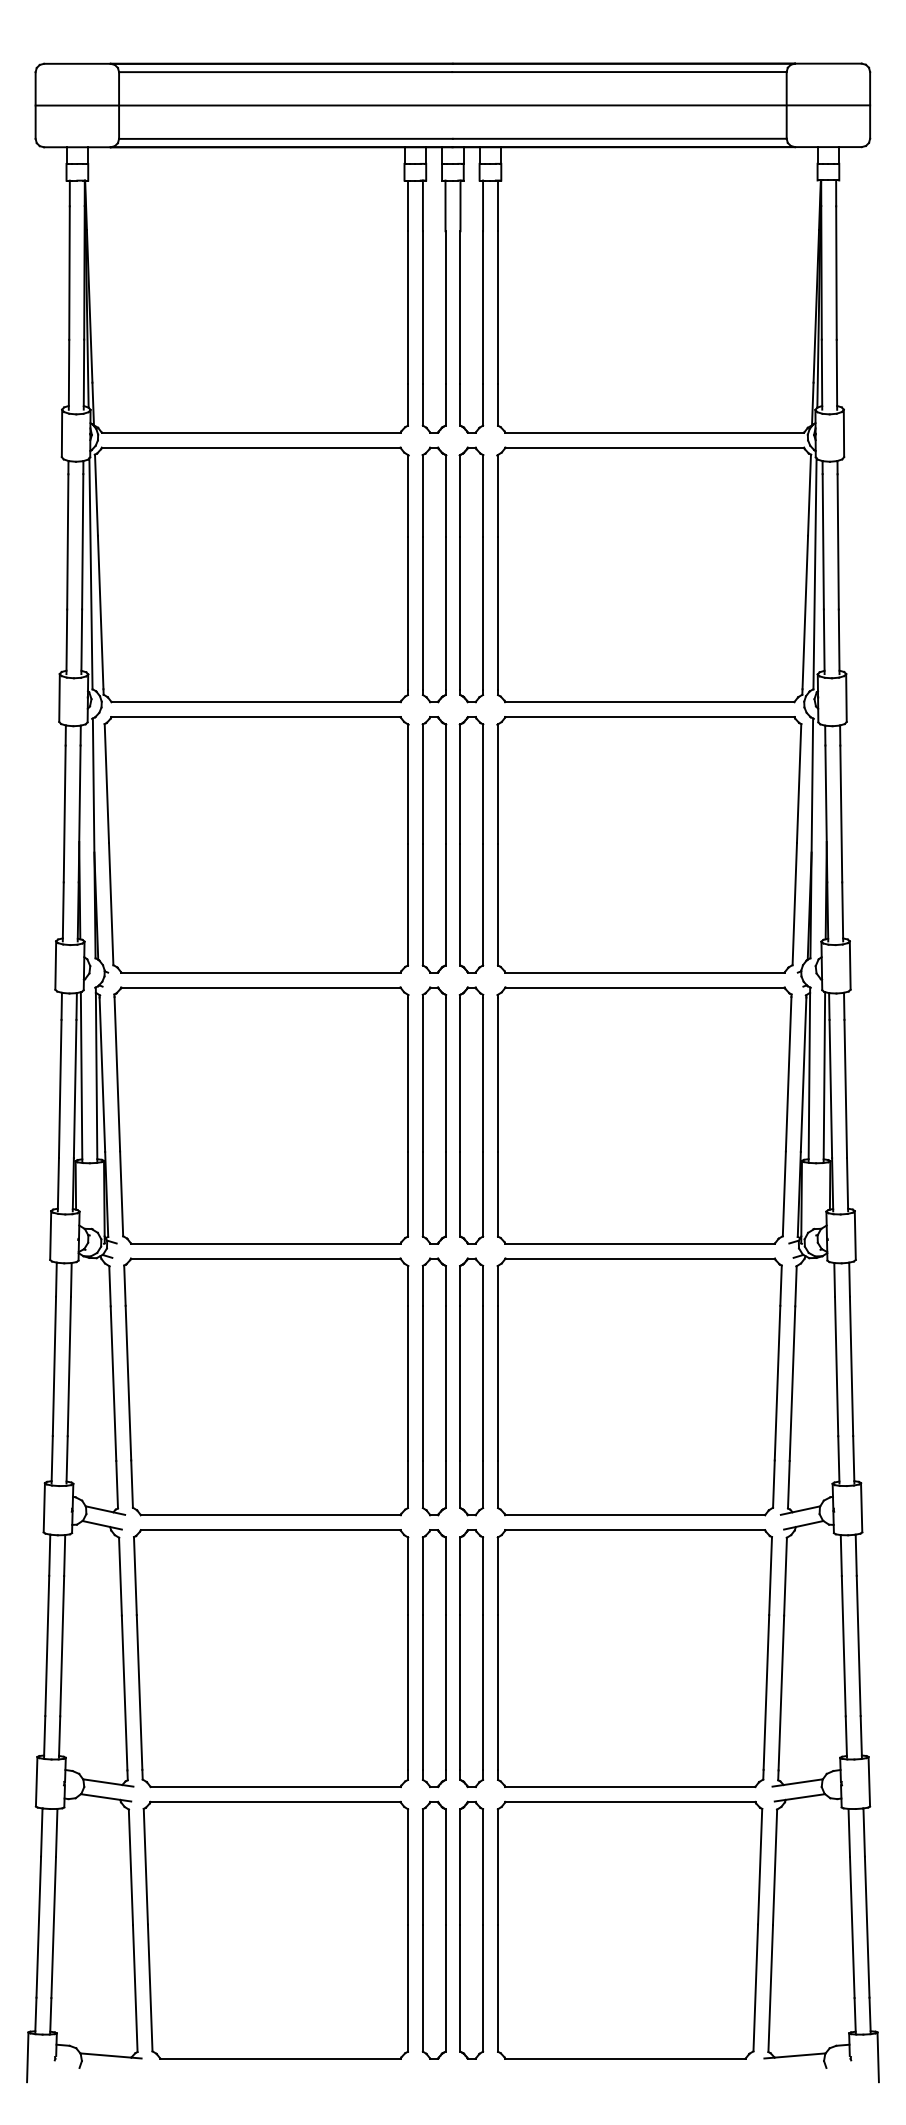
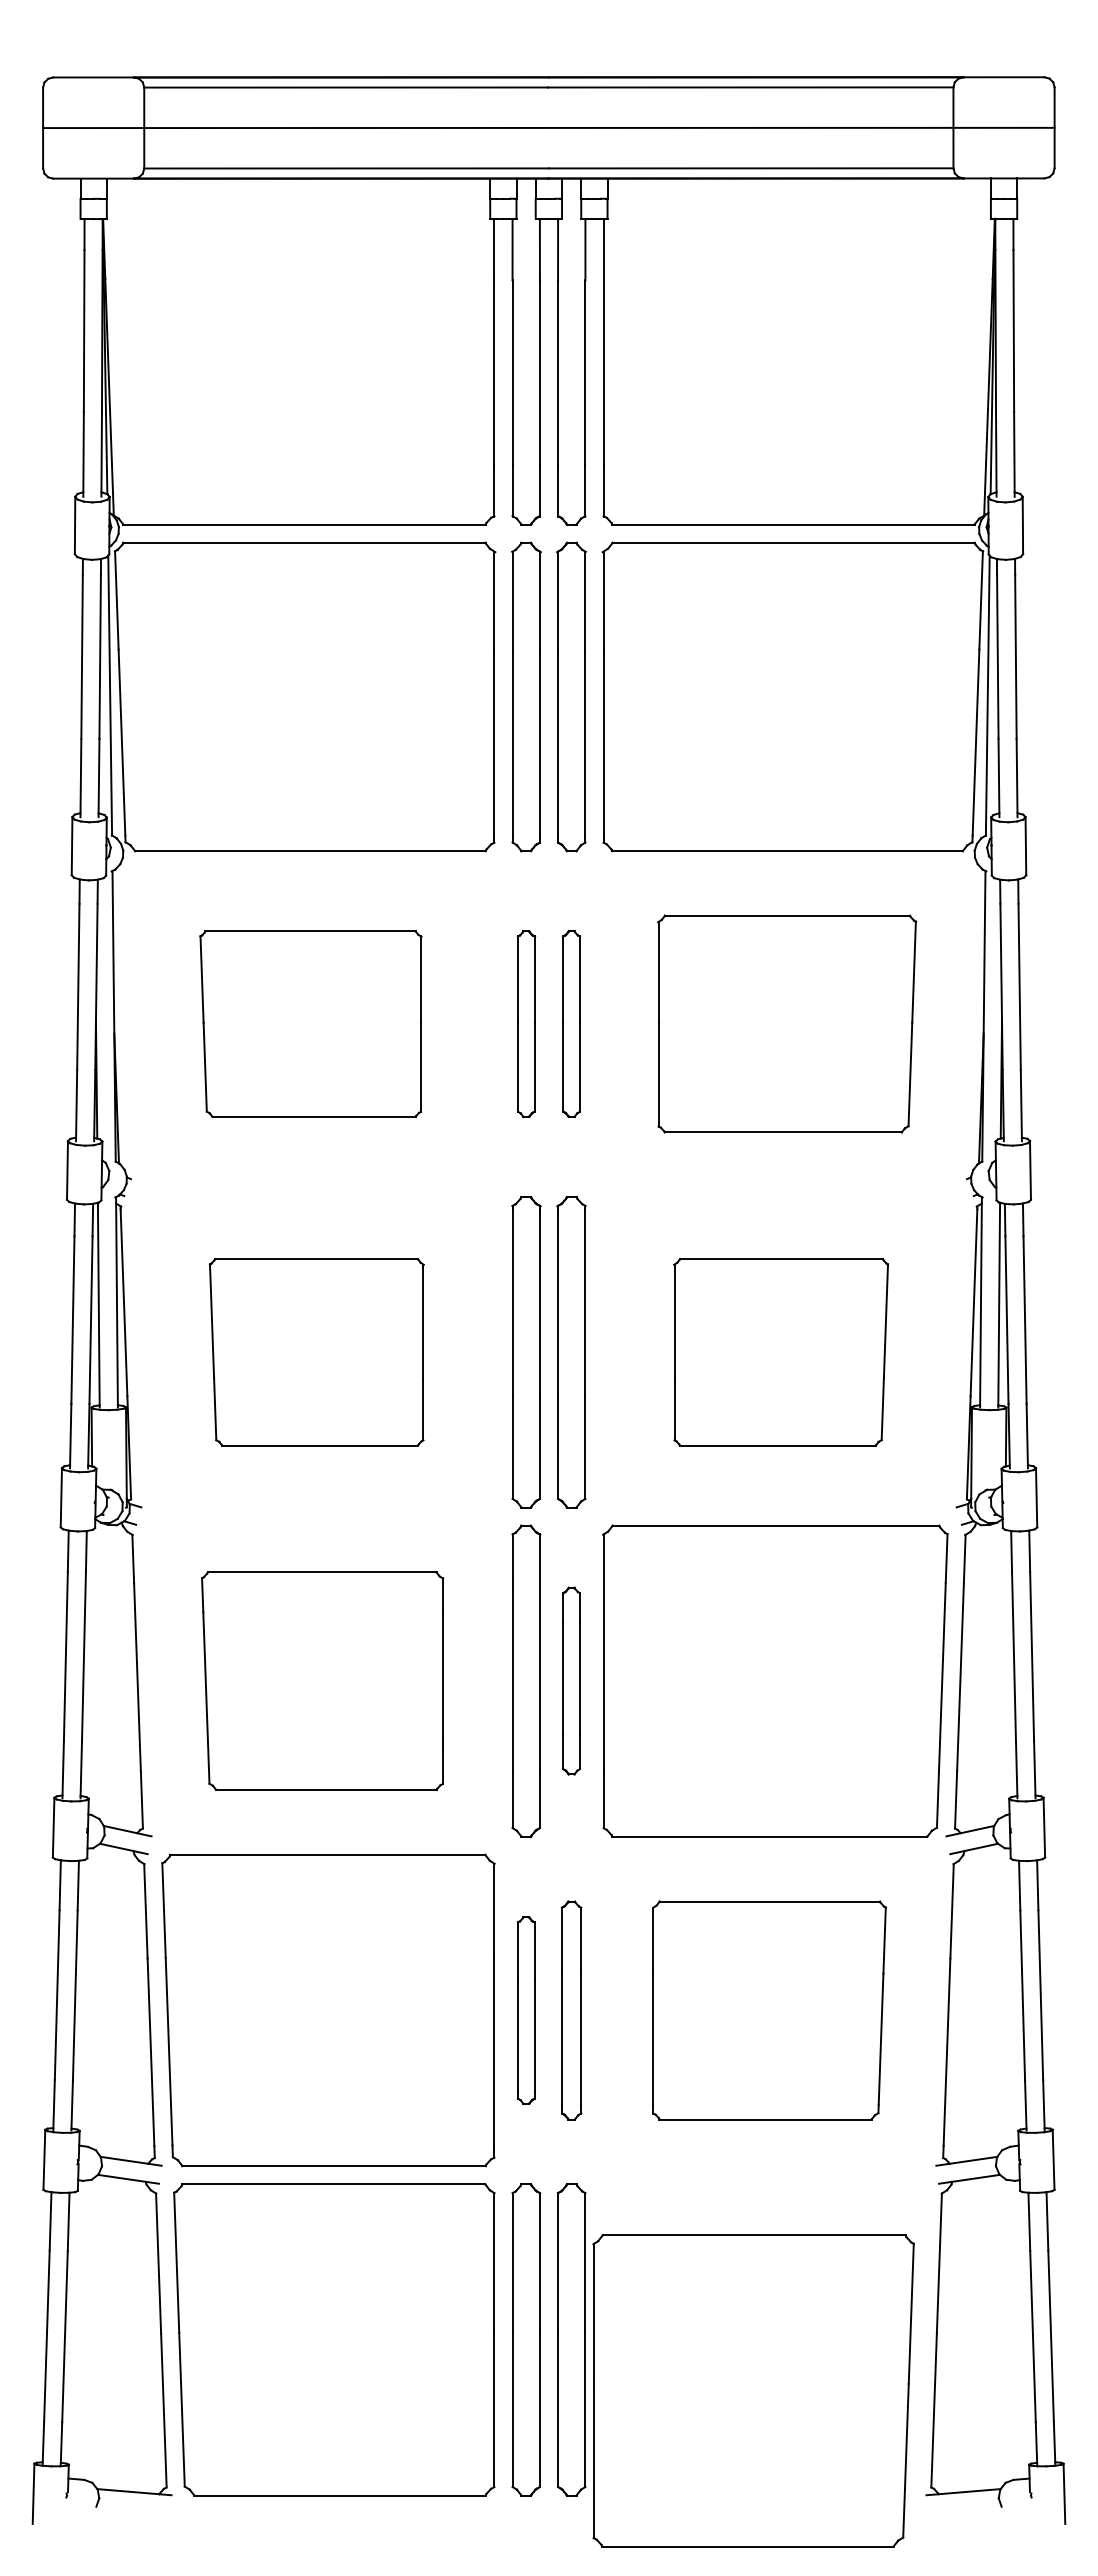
part: (256, 844) -> (310, 1023), size x0.6
part: (434, 844) -> (526, 1023), size x0.6
part: (471, 844) -> (571, 1023), size x0.6
part: (648, 844) -> (786, 1023), size x0.7
part: (261, 1115) -> (316, 1352), size x0.6
part: (643, 1115) -> (780, 1352), size x0.6
part: (266, 1386) -> (322, 1680), size x0.7
part: (471, 1386) -> (571, 1680), size x0.6
part: (434, 1658) -> (526, 2010), size x0.6
part: (471, 1658) -> (571, 2010), size x0.7
part: (634, 1658) -> (769, 2010), size x0.7
part: (629, 1929) -> (753, 2390), moved

